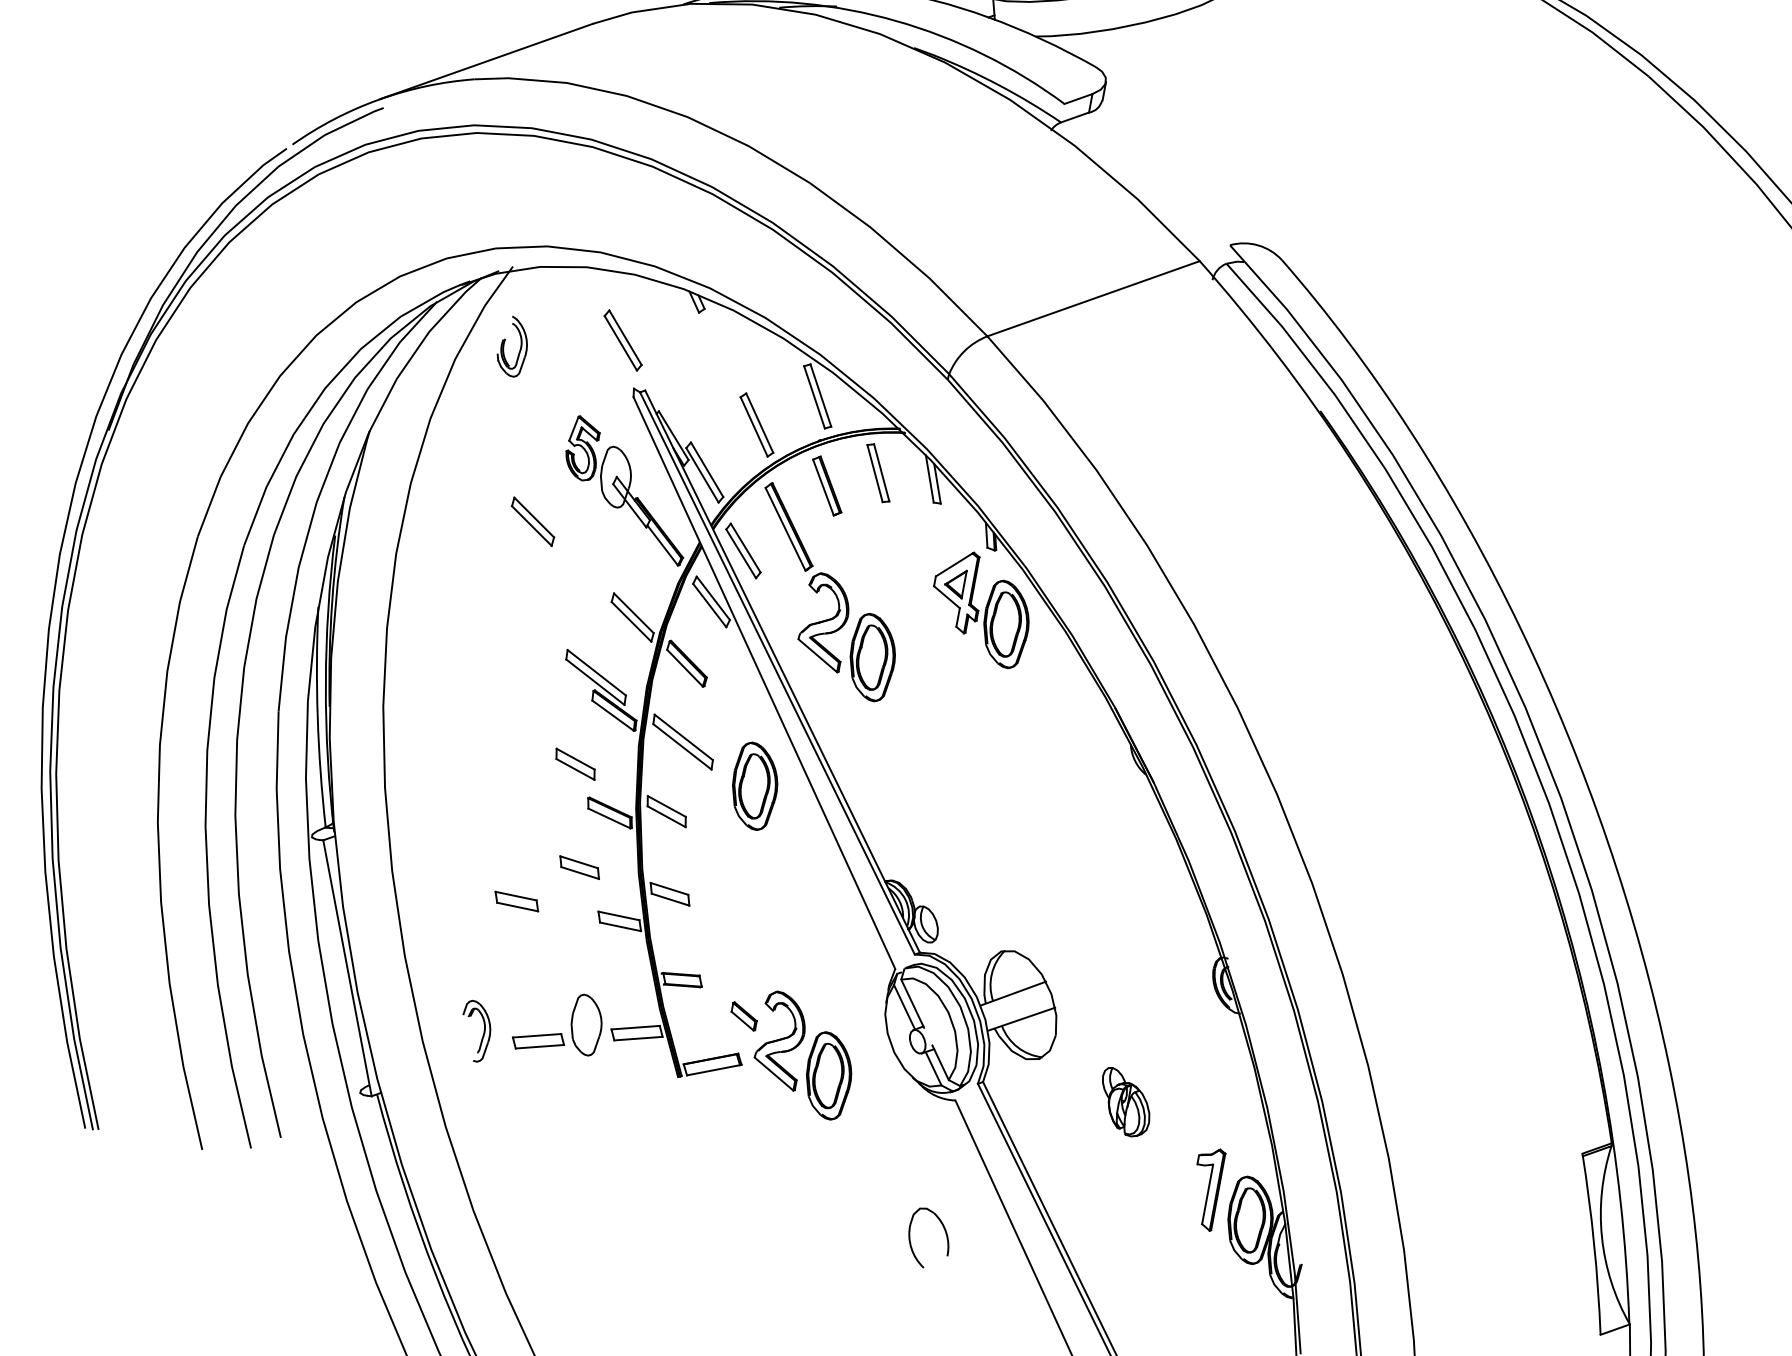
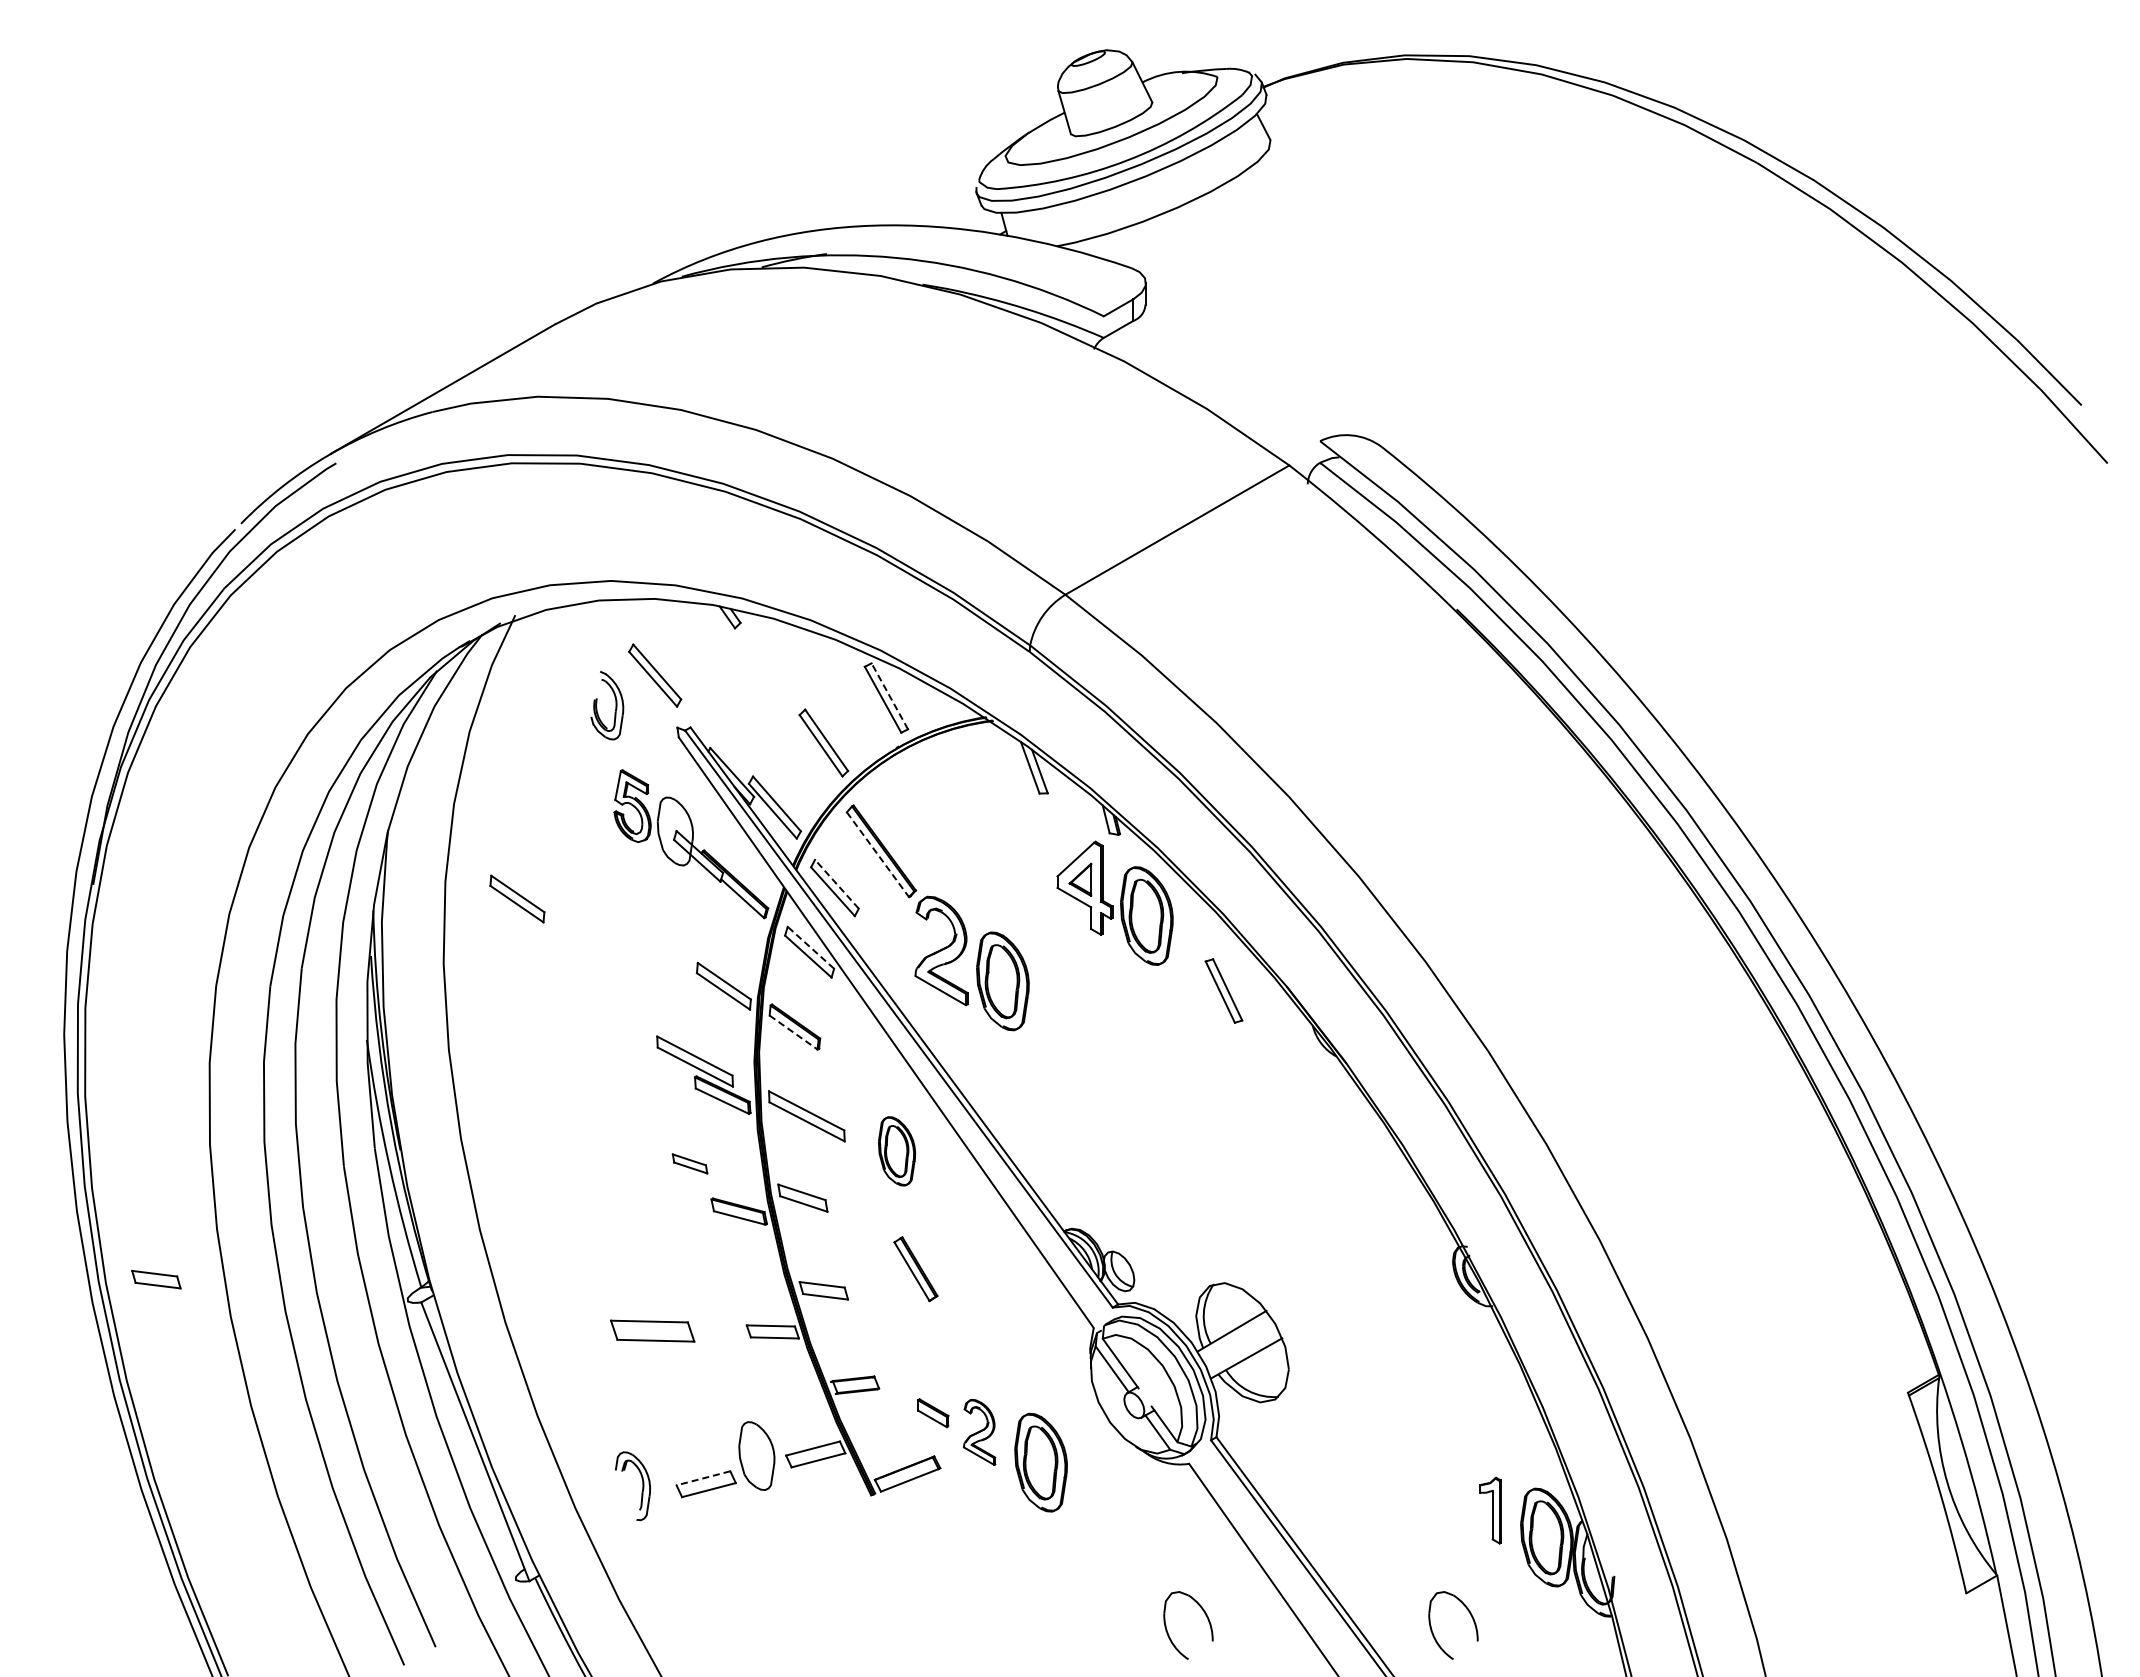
part: (520, 347) -> (615, 705), moved
line: (820, 395) -> (889, 696), solid -> dashed
part: (878, 472) -> (1223, 990), moved
part: (826, 486) -> (915, 1269), moved
part: (533, 521) -> (517, 898), moved
line: (785, 529) -> (877, 854), solid -> dashed
line: (745, 548) -> (836, 884), solid -> dashed
line: (713, 598) -> (810, 947), solid -> dashed
line: (685, 668) -> (794, 1032), solid -> dashed
part: (575, 763) -> (689, 1163), size x0.7
part: (754, 786) -> (896, 1151), size x0.7
part: (579, 867) -> (156, 1279), moved
part: (516, 901) -> (652, 1330), size x1.6
line: (537, 1035) -> (703, 1478), solid -> dashed
part: (780, 1040) -> (979, 1432), size x0.6
part: (1125, 1102) -> (1381, 1430), removed
part: (1206, 1188) -> (1490, 1510), size x0.7
part: (1172, 1276) -> (1471, 1617), added

